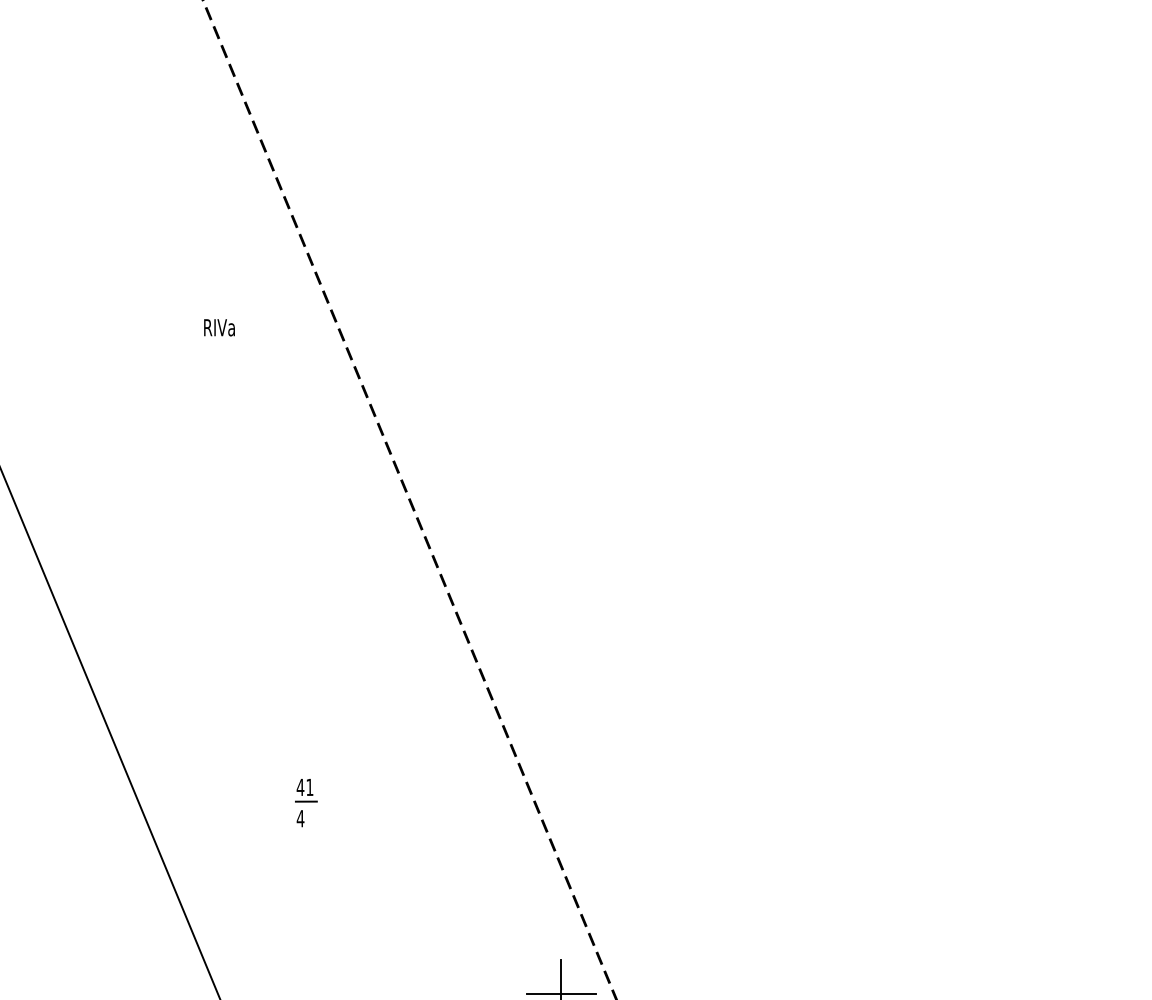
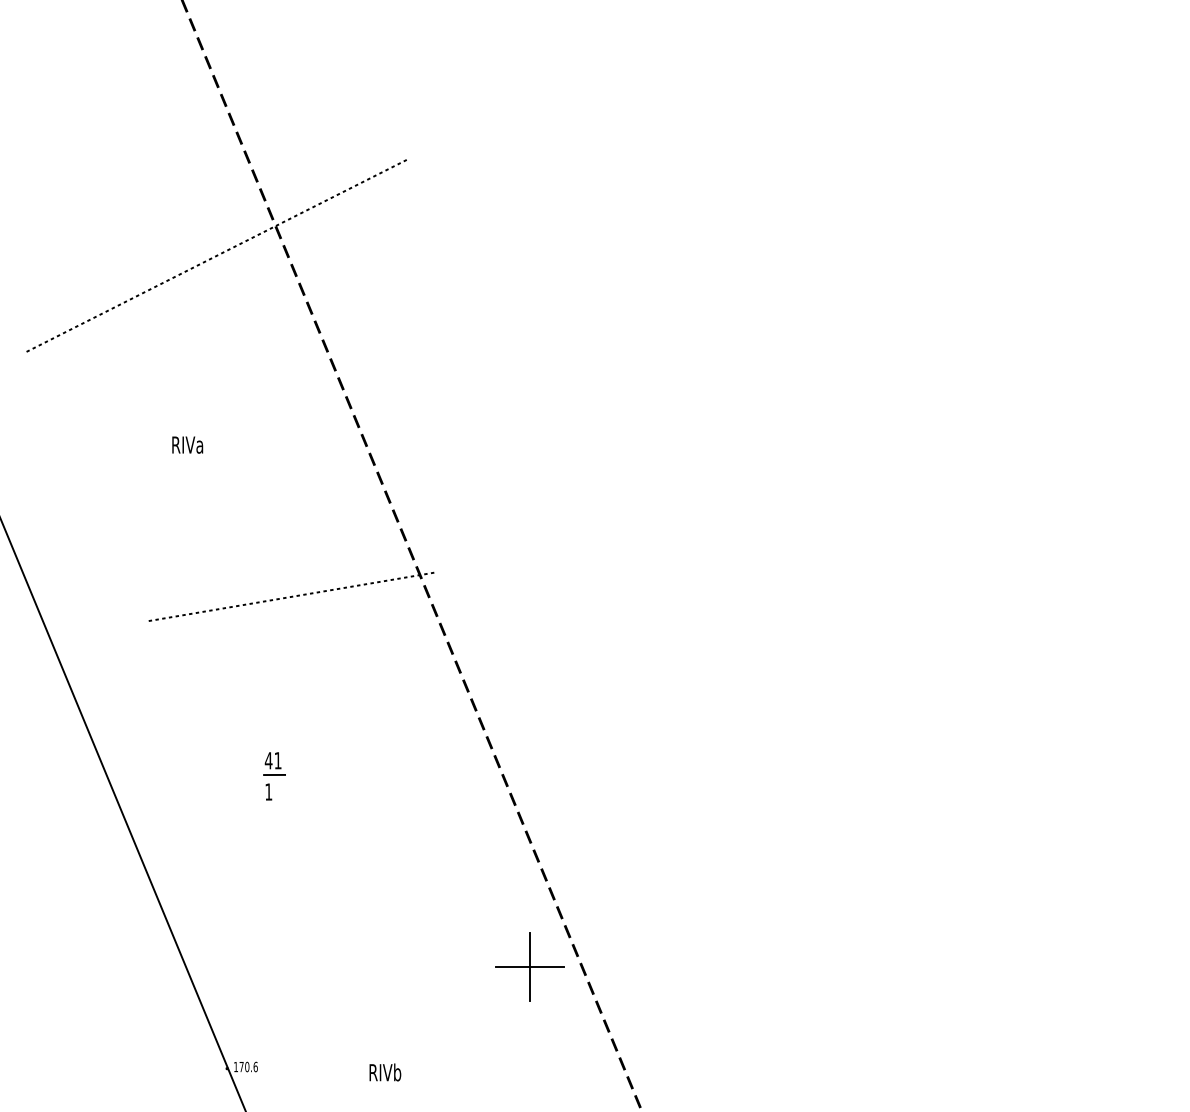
line: (249, 281) -> (217, 254), added
text: (219, 327) -> (187, 444), moved
line: (322, 623) -> (290, 596), added
text: (300, 818) -> (268, 791), 4 -> 1

